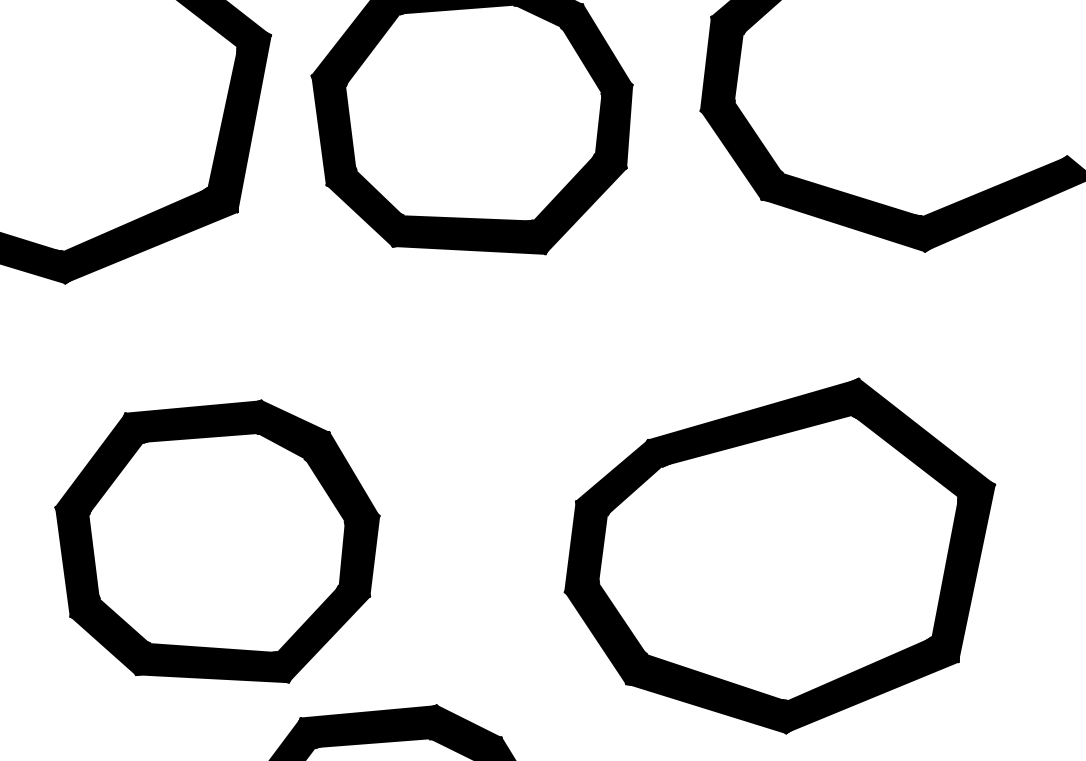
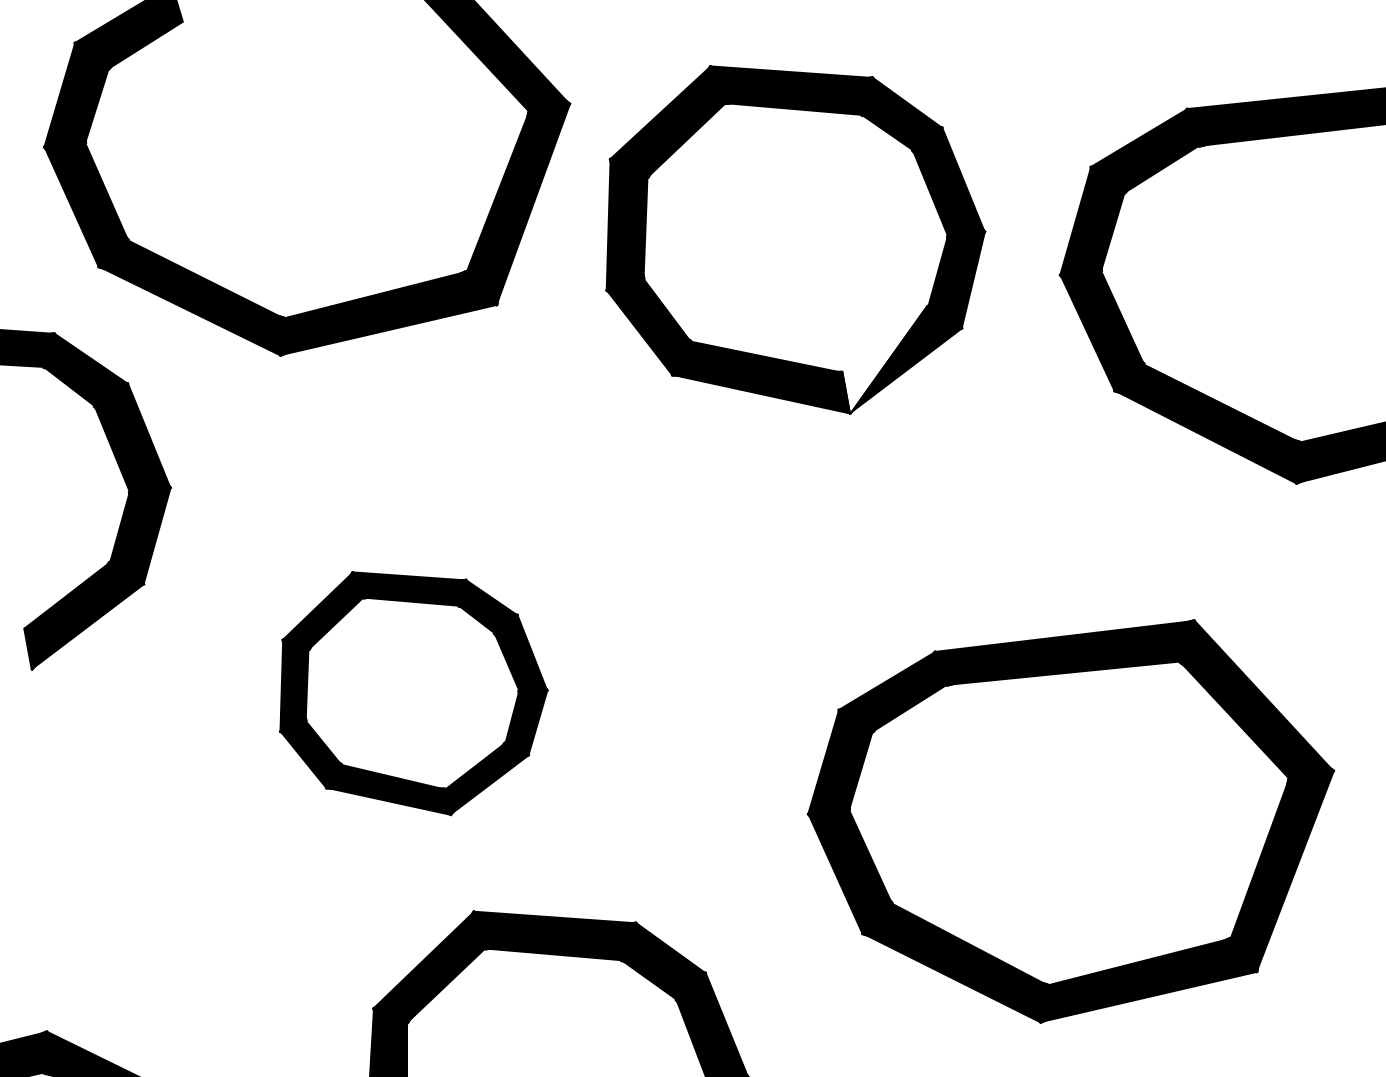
fill: (566, 204) -> (884, 359), removed
part: (221, 545) -> (413, 693), size x0.7

